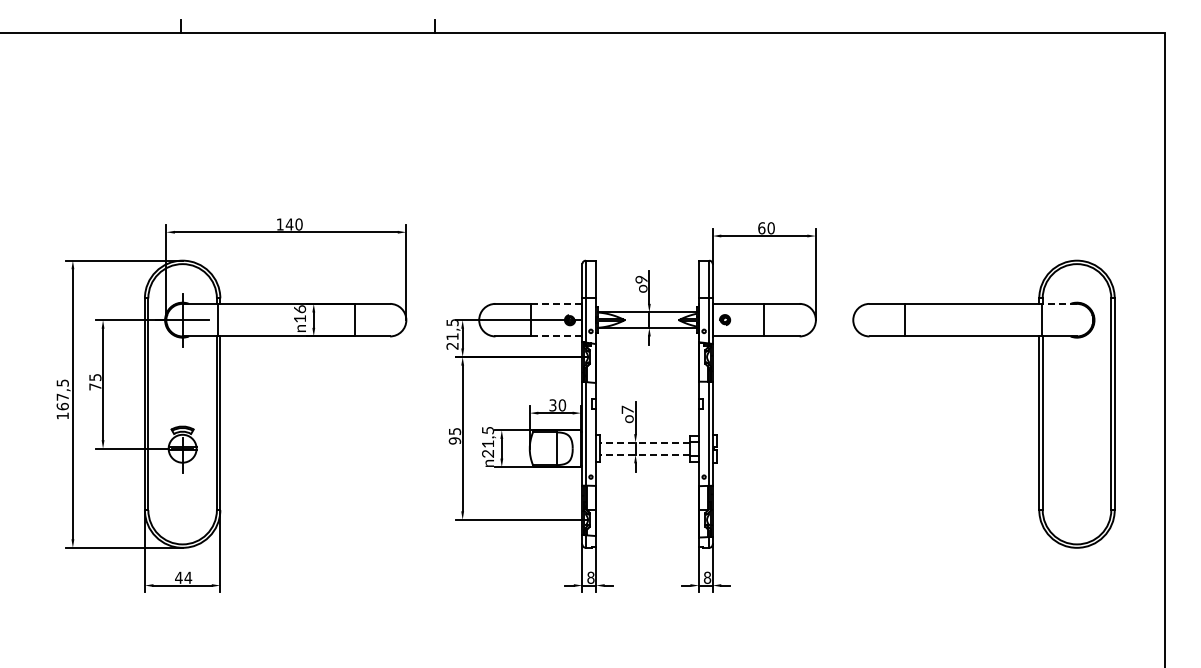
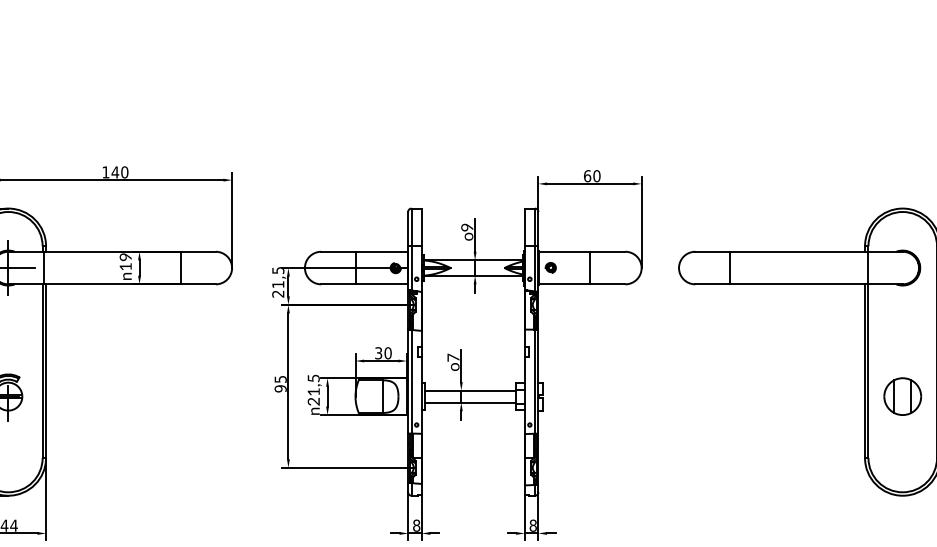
line: (556, 303) -> (382, 251), dashed -> solid
line: (1059, 303) -> (885, 251), dashed -> solid
text: (300, 309) -> (126, 257), 16 -> 19
line: (556, 336) -> (382, 284), dashed -> solid
line: (644, 442) -> (470, 390), dashed -> solid
part: (1076, 448) -> (902, 396), added
line: (644, 454) -> (470, 402), dashed -> solid

